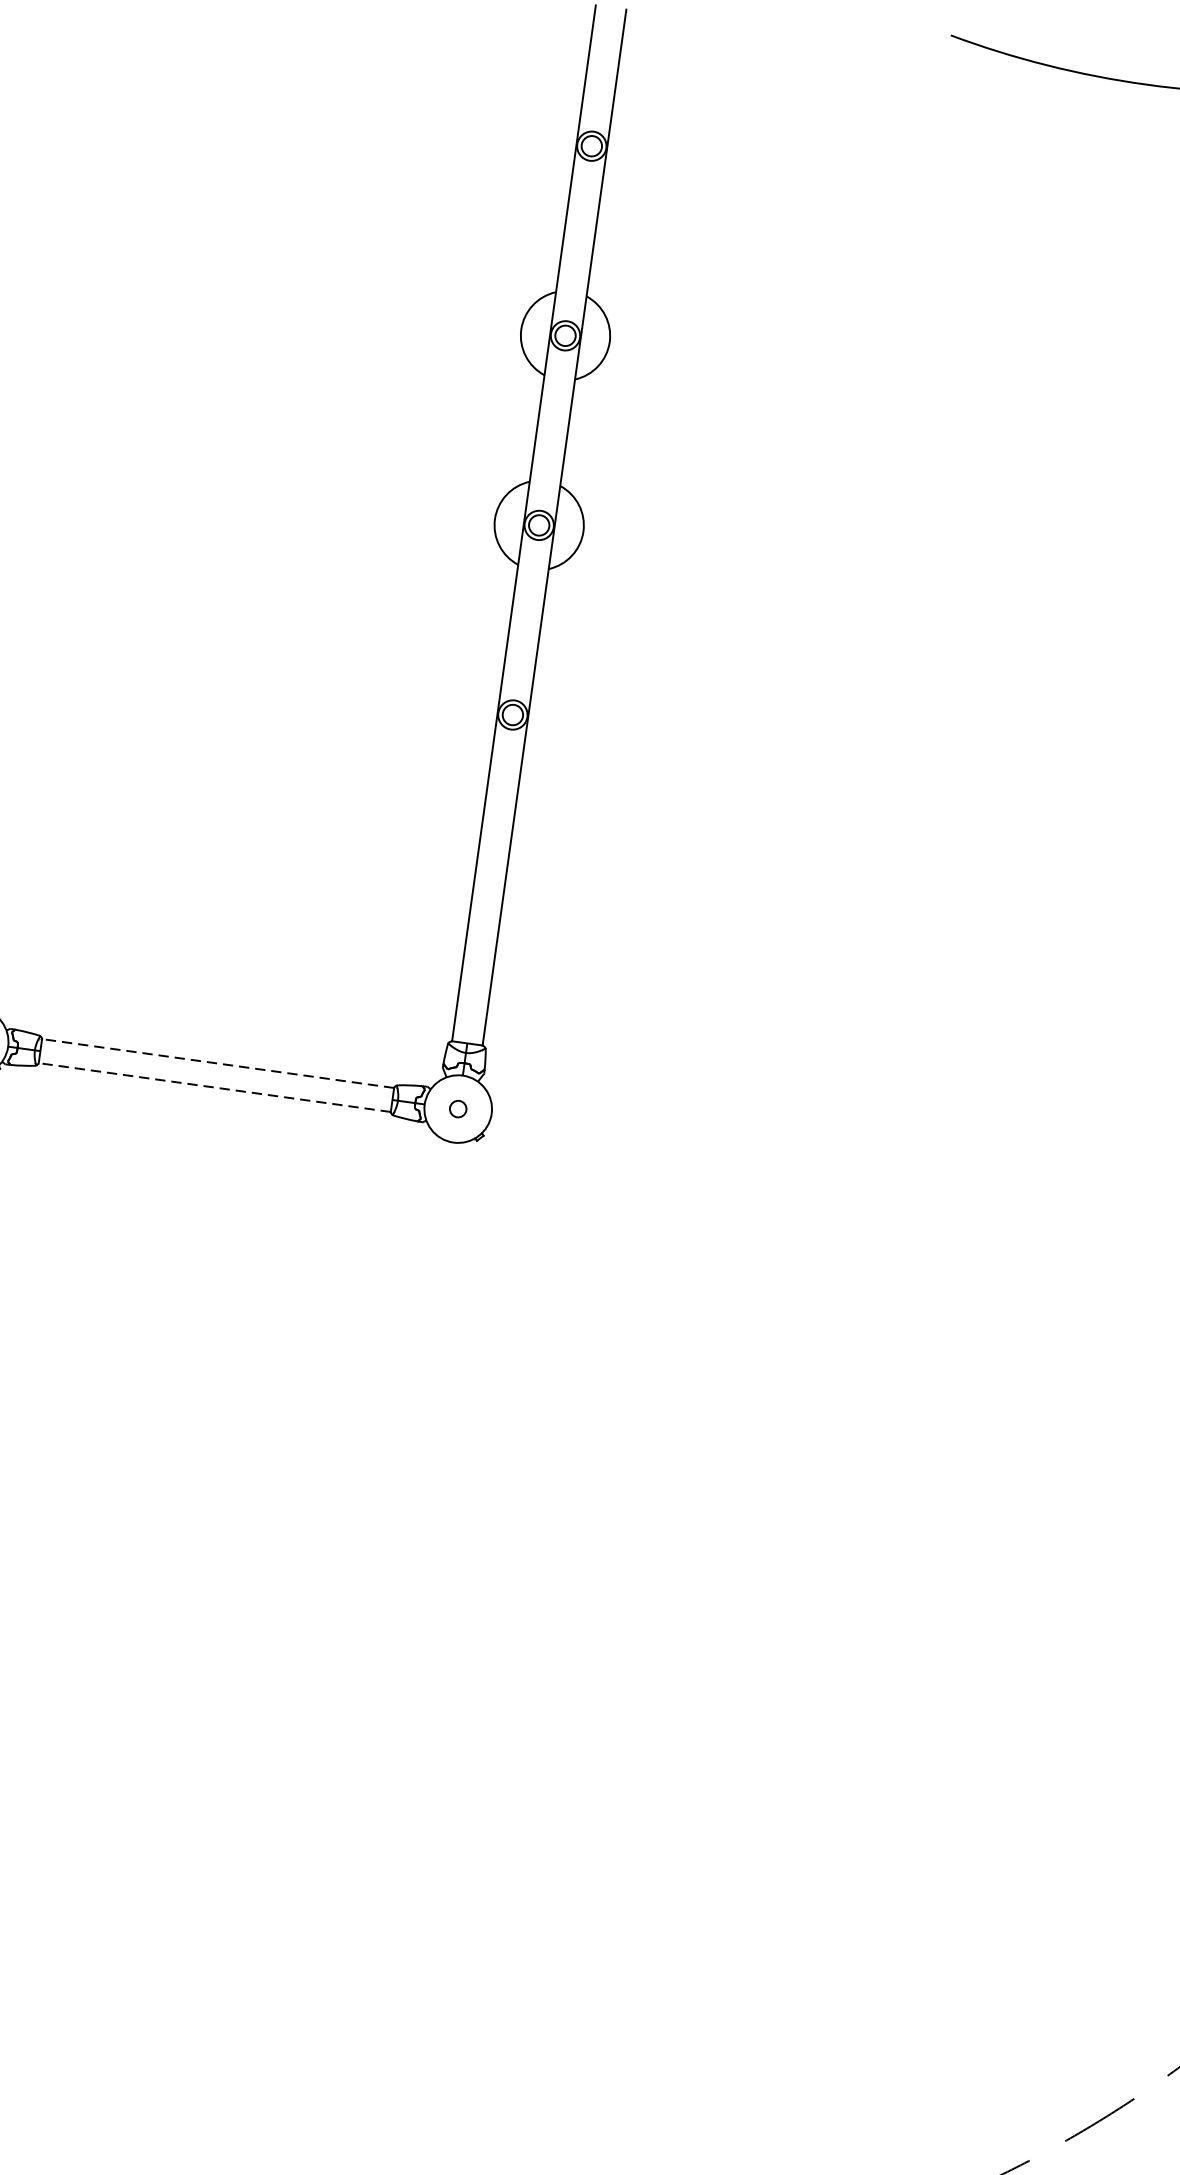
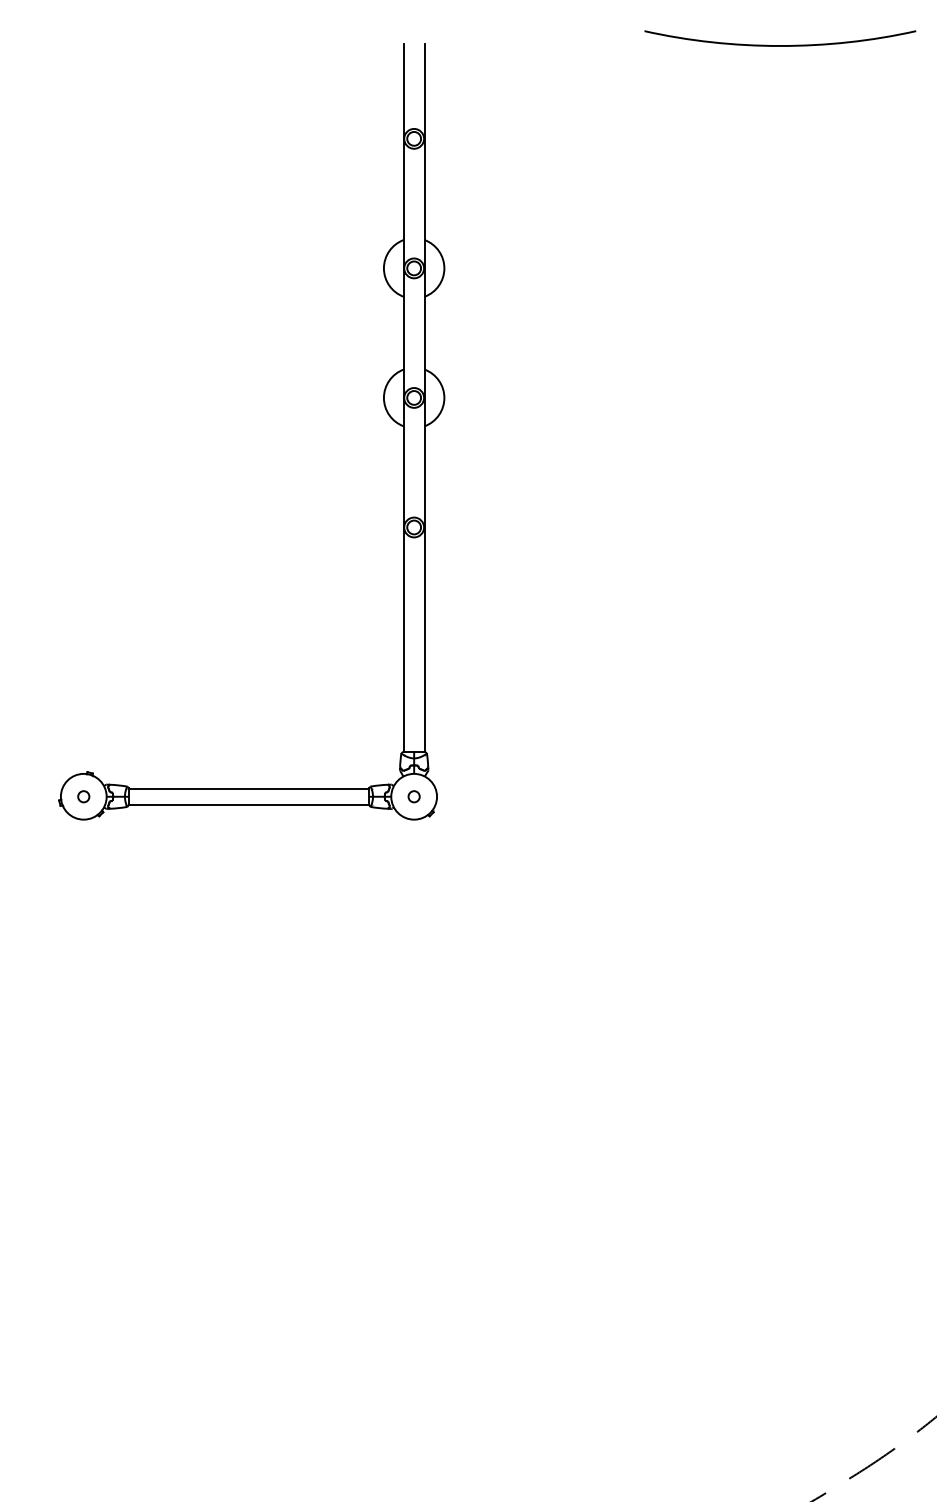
line: (217, 1063) -> (248, 788), dashed -> solid
line: (214, 1086) -> (248, 804), dashed -> solid

